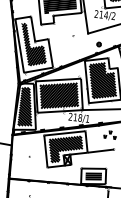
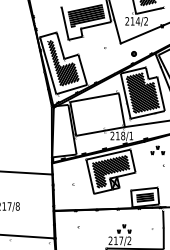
hatch: (59, 95) -> (97, 114), removed
hatch: (26, 106) -> (63, 130), removed
line: (100, 151) -> (149, 169), removed

